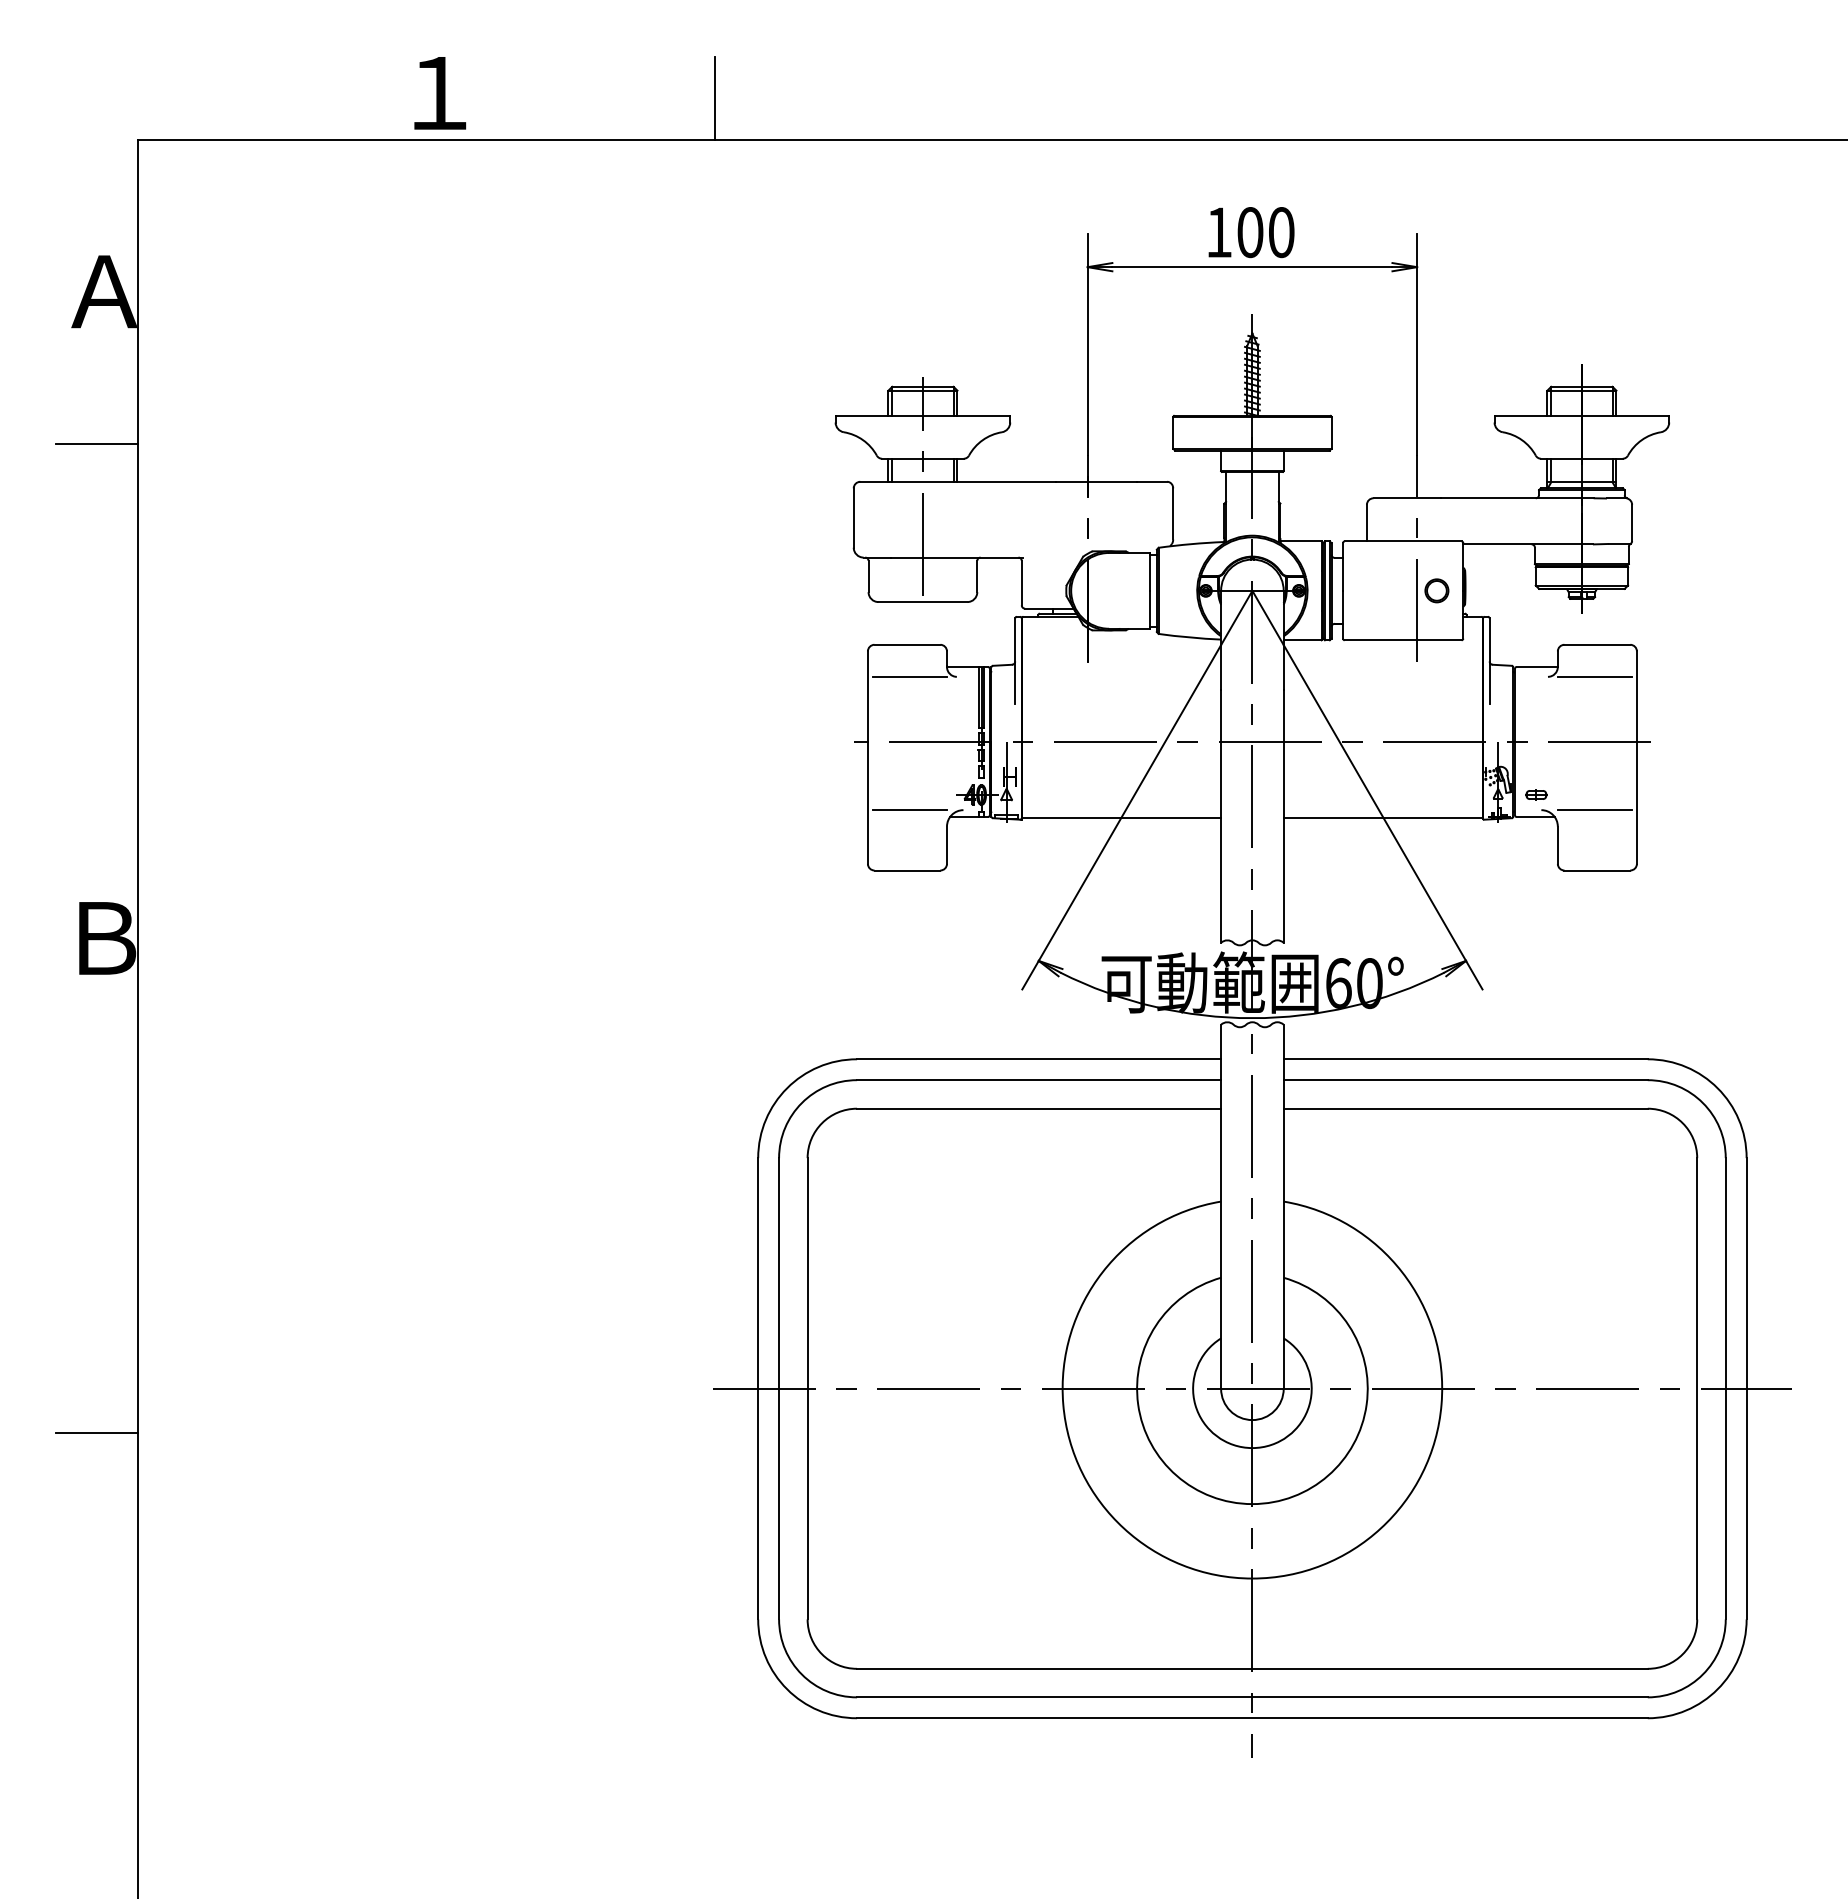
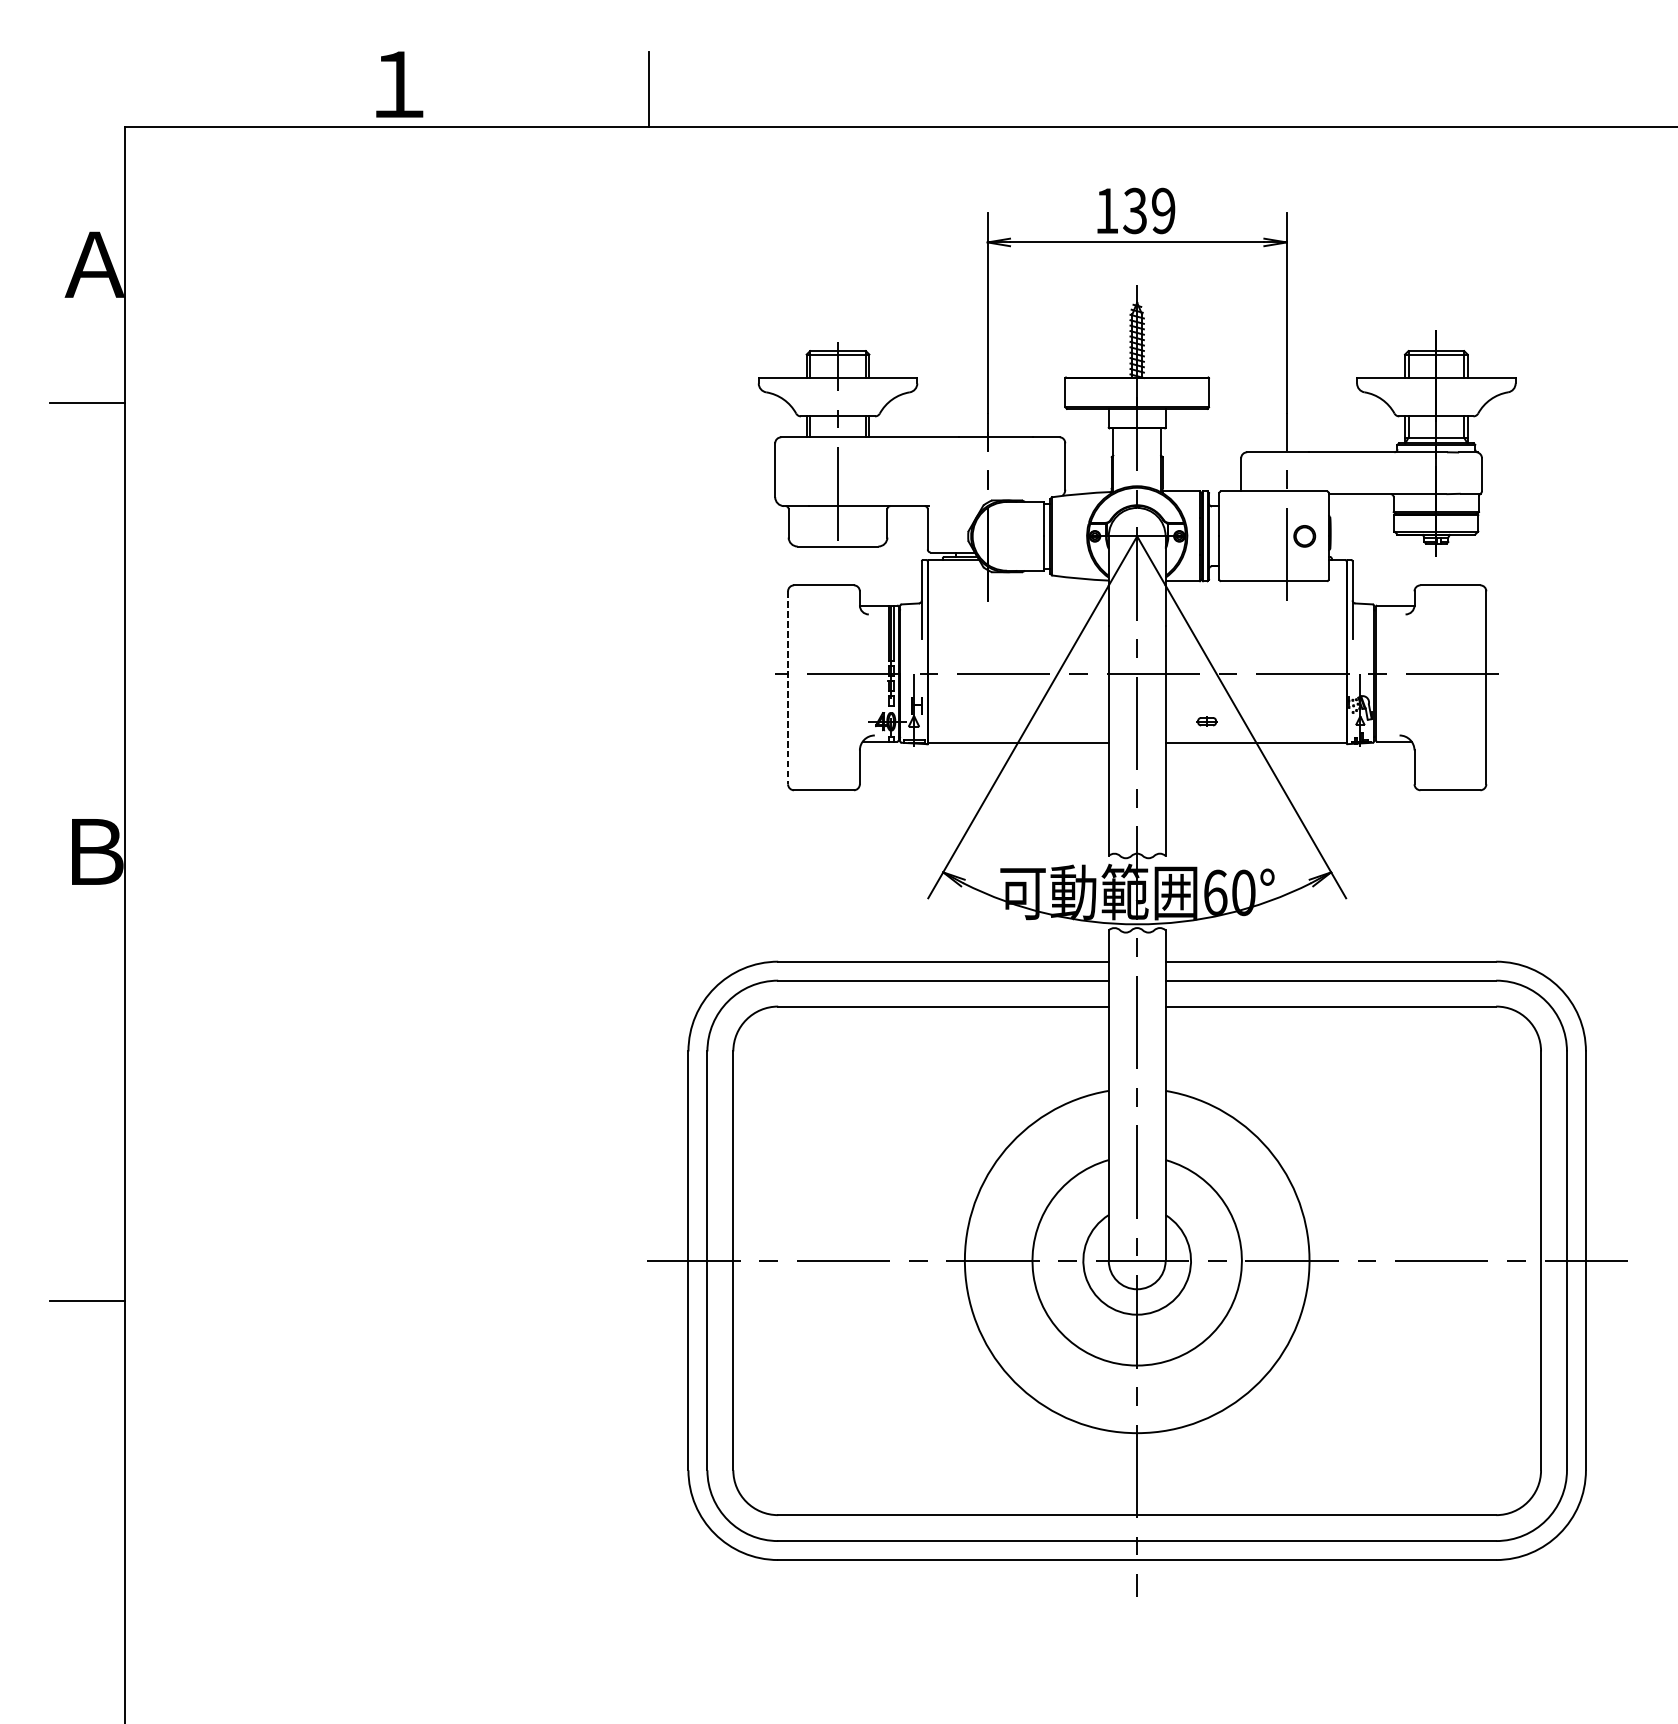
text: (1265, 232) -> (1149, 210), 100 -> 139
line: (909, 676) -> (825, 614), removed
line: (1594, 676) -> (1447, 614), removed
line: (867, 758) -> (787, 688), solid -> dashed
part: (1536, 794) -> (1207, 721), moved
line: (909, 810) -> (825, 735), removed
line: (1594, 810) -> (1447, 735), removed

